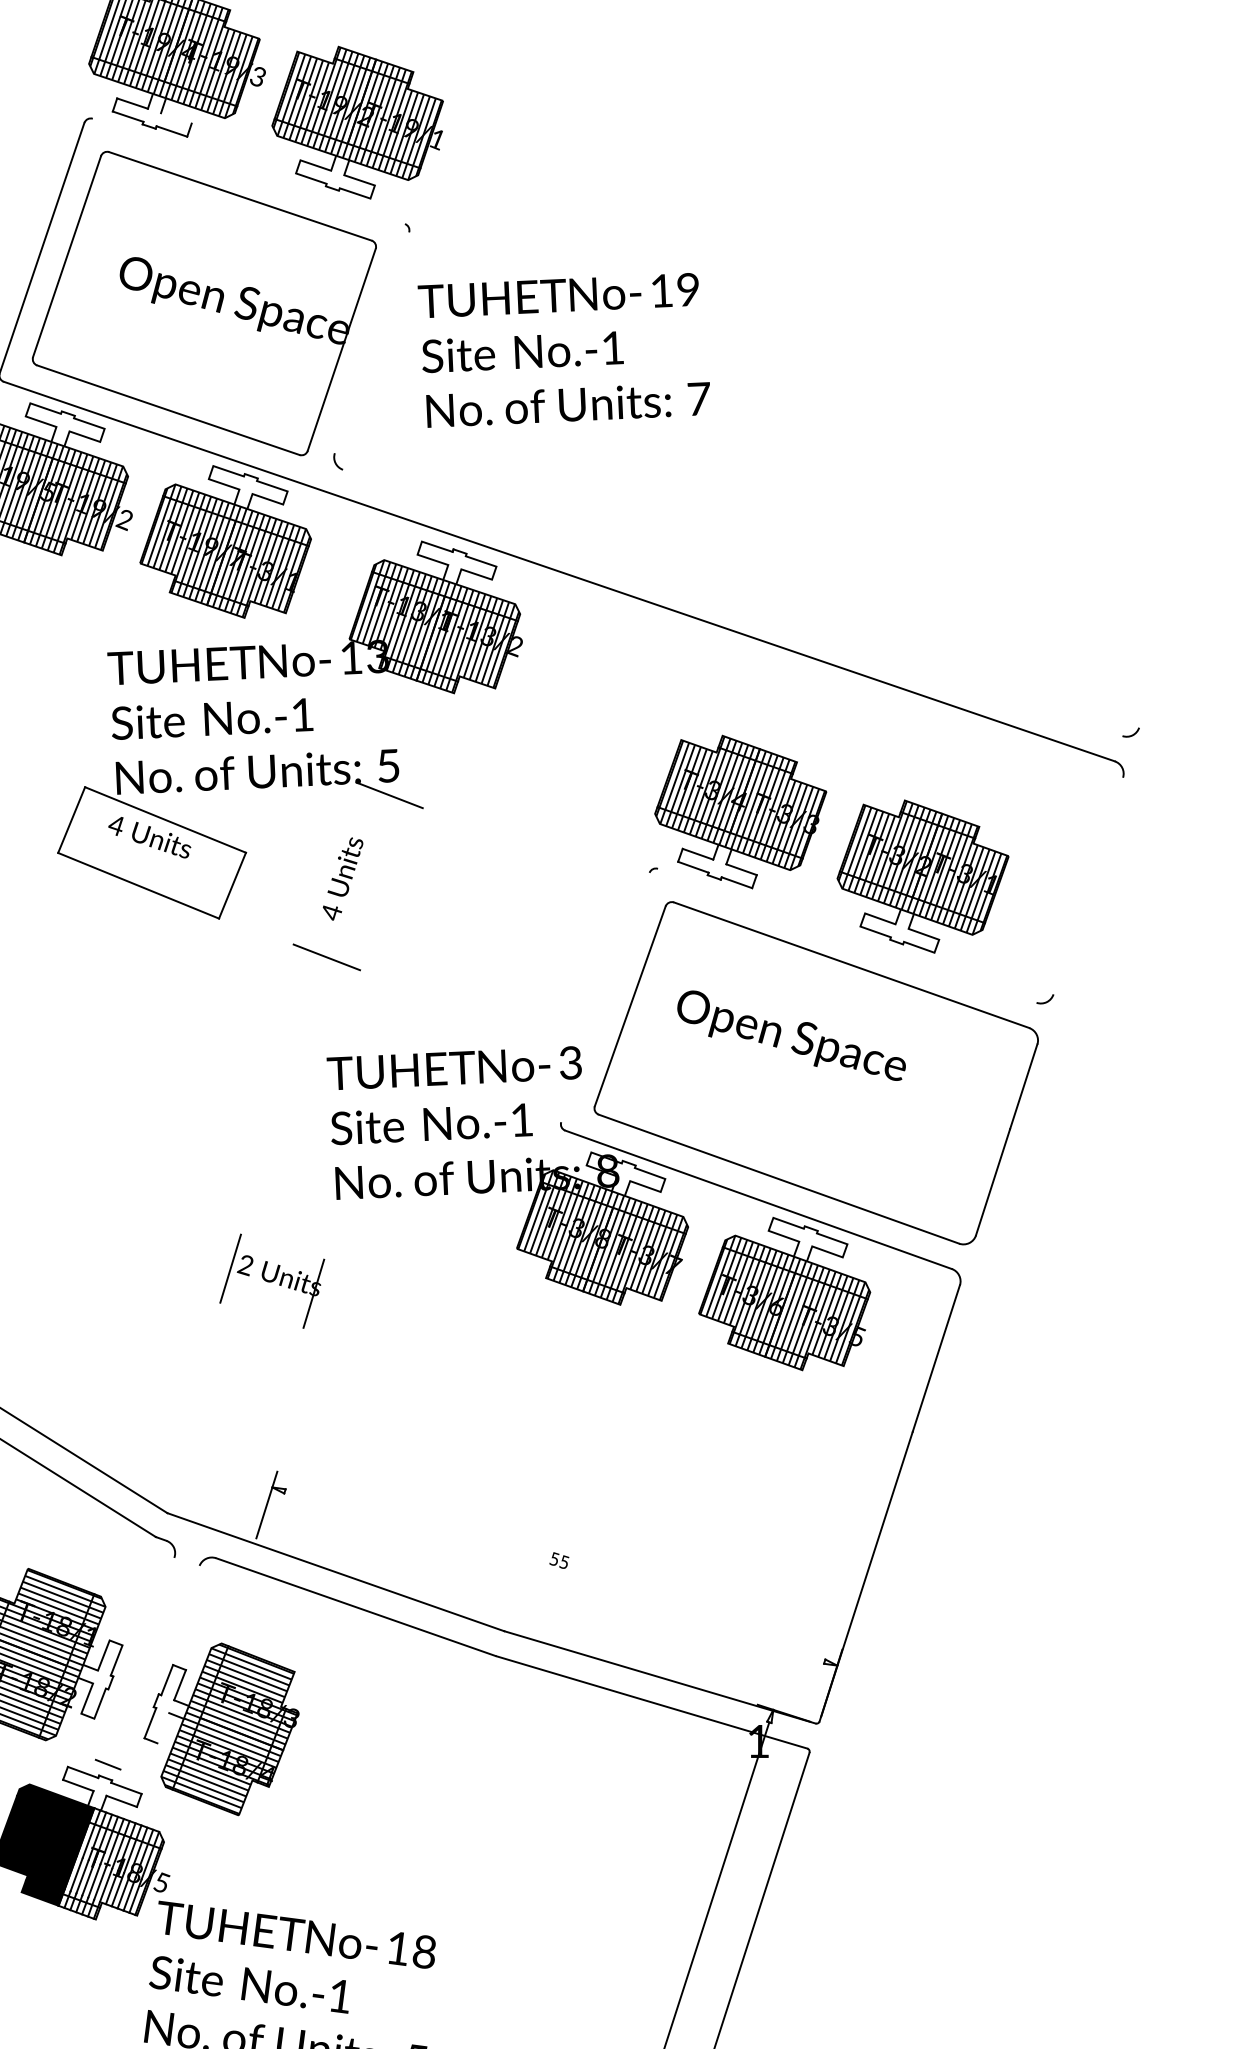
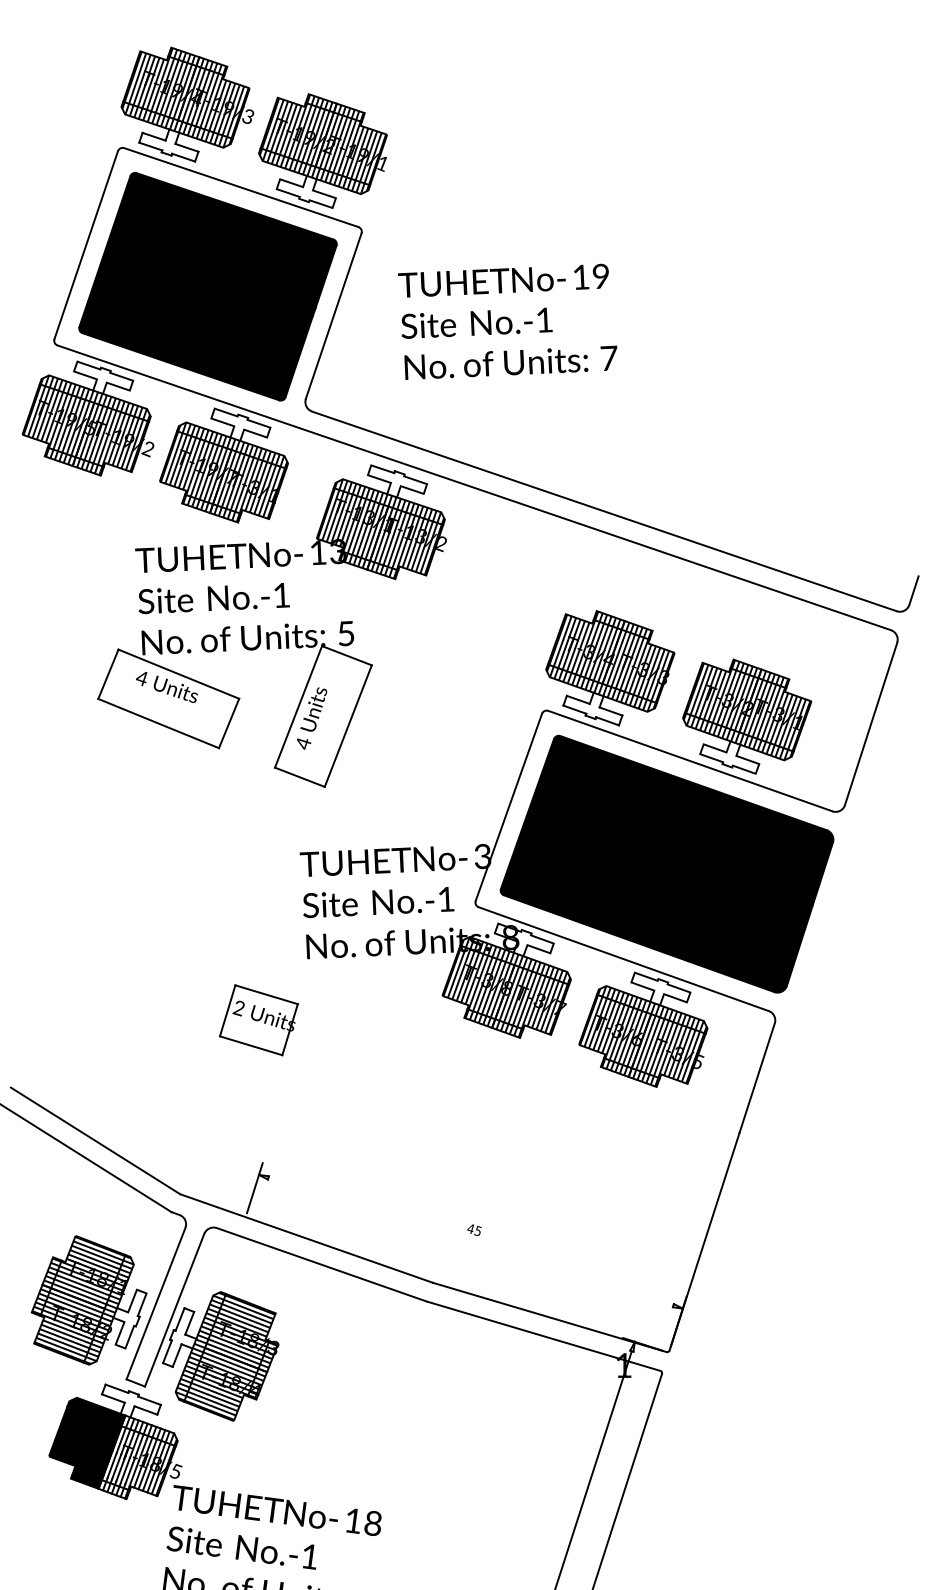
line: (175, 117) -> (186, 147), added
line: (249, 171) -> (241, 187), added
fill: (203, 303) -> (207, 286), added
line: (371, 343) -> (333, 316), added
text: (563, 349) -> (507, 321), moved
line: (731, 603) -> (603, 511), added
line: (1144, 708) -> (913, 590), added
line: (325, 863) -> (298, 706), added
line: (1088, 885) -> (871, 723), added
line: (390, 888) -> (347, 725), added
line: (847, 935) -> (690, 760), added
line: (604, 996) -> (508, 806), added
fill: (815, 1072) -> (666, 863), added
line: (282, 1246) -> (266, 994), added
line: (261, 1314) -> (250, 1045), added
text: (554, 1558) -> (470, 1228), 55 -> 45
line: (134, 1658) -> (155, 1303), added
line: (159, 1666) -> (174, 1309), added
line: (162, 1728) -> (176, 1355), added

